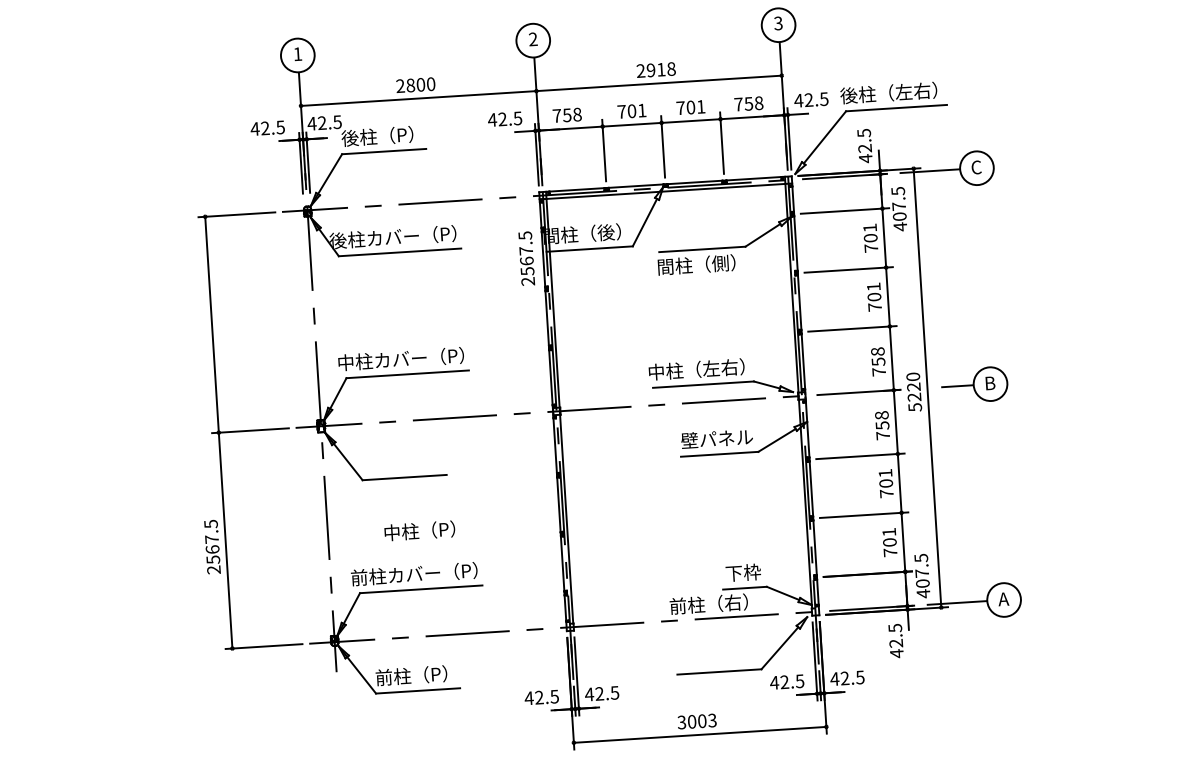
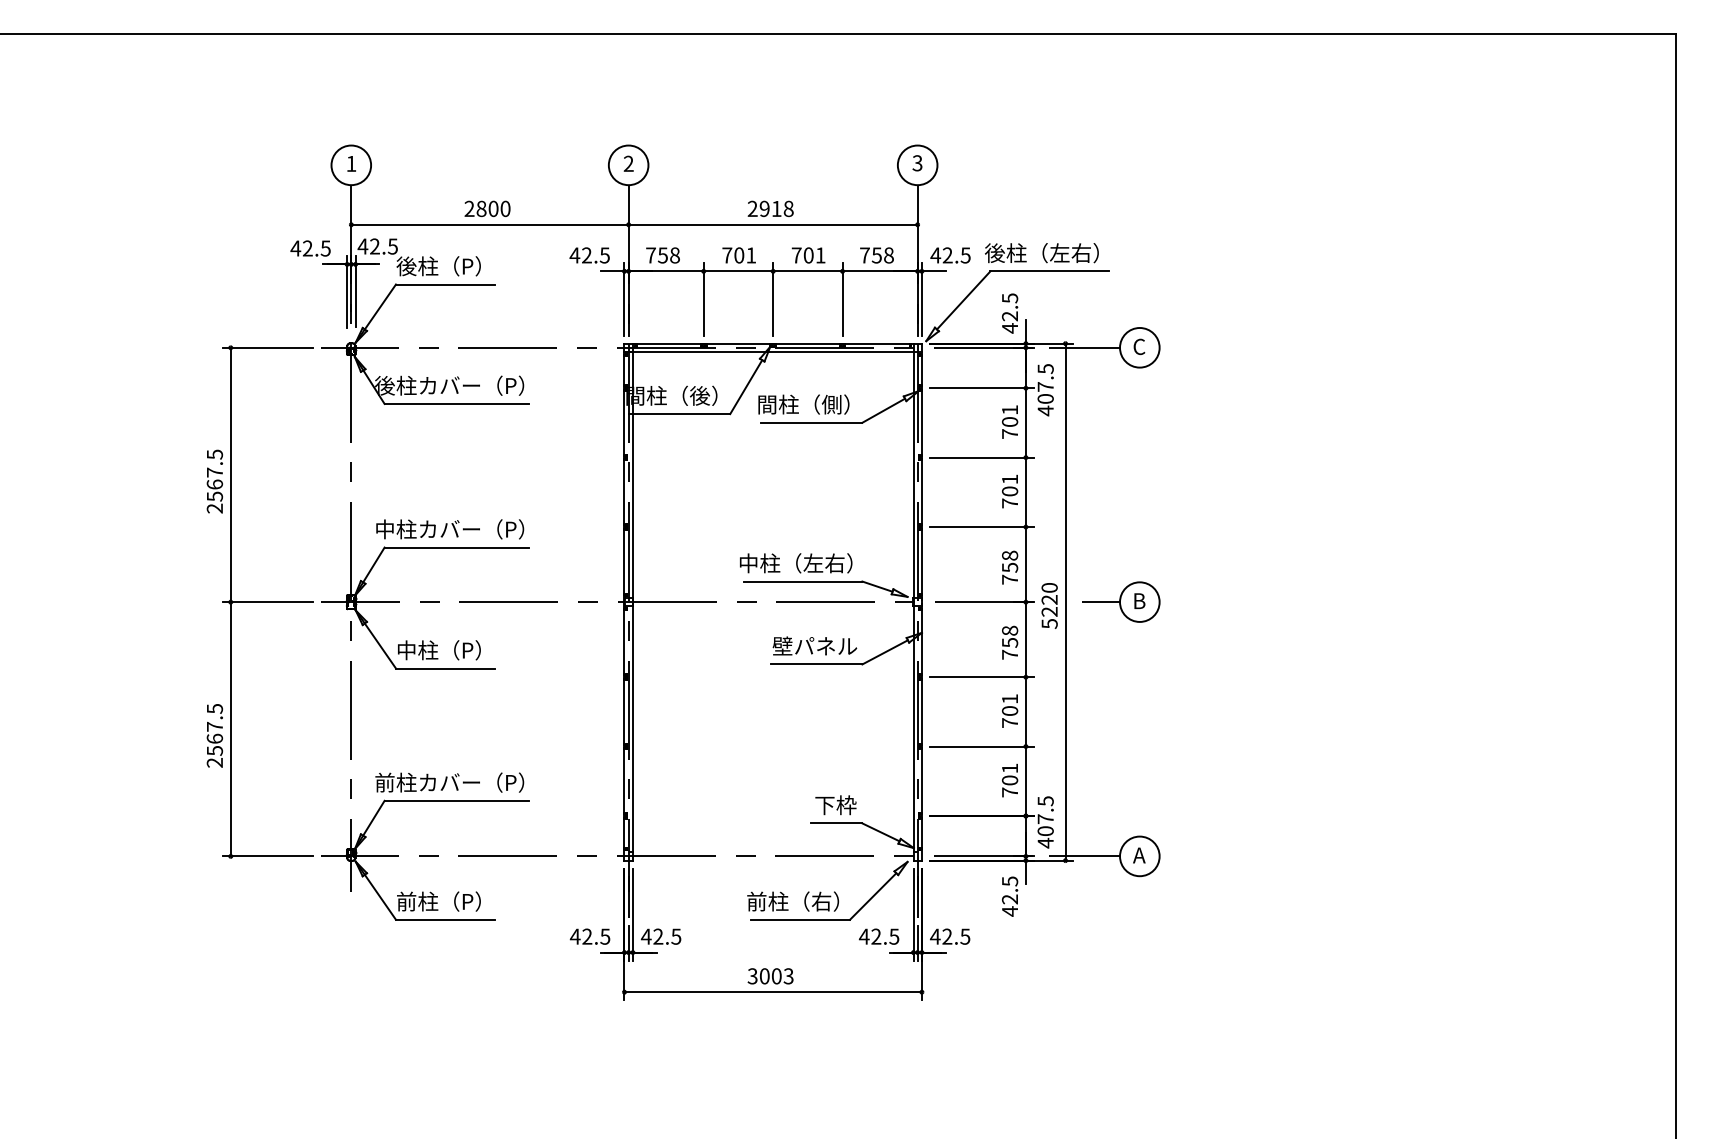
text: (526, 258) -> (214, 481), moved
text: (696, 264) -> (803, 404), moved
text: (419, 531) -> (439, 650), moved
text: (708, 604) -> (792, 901), moved

